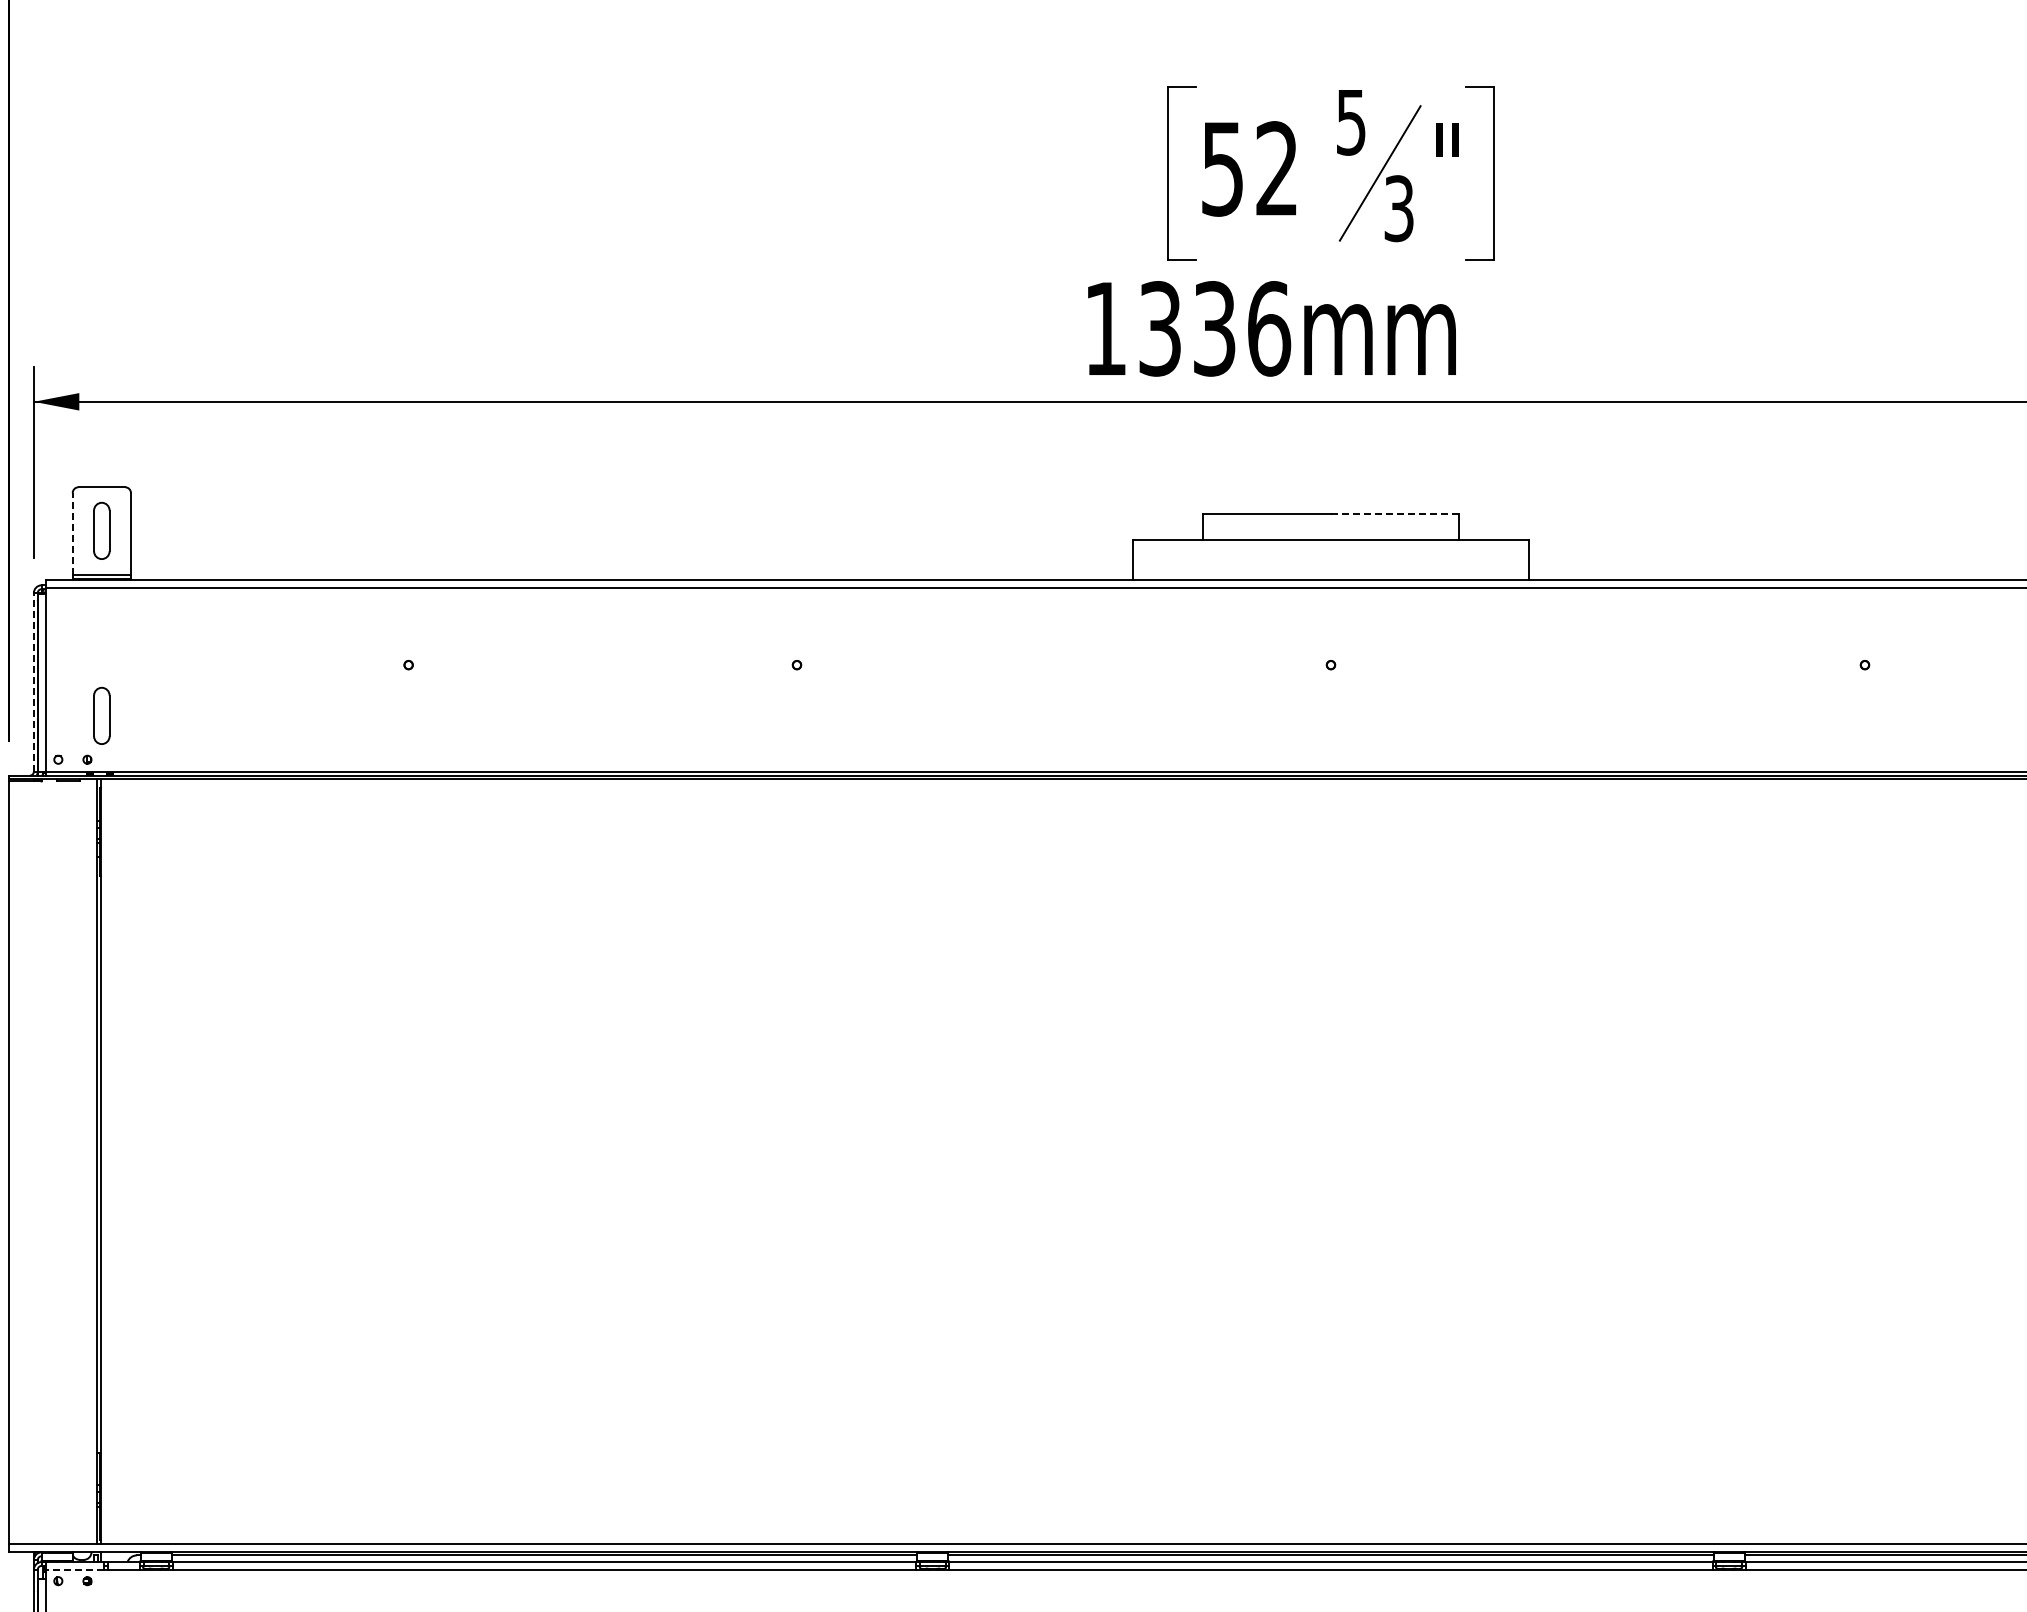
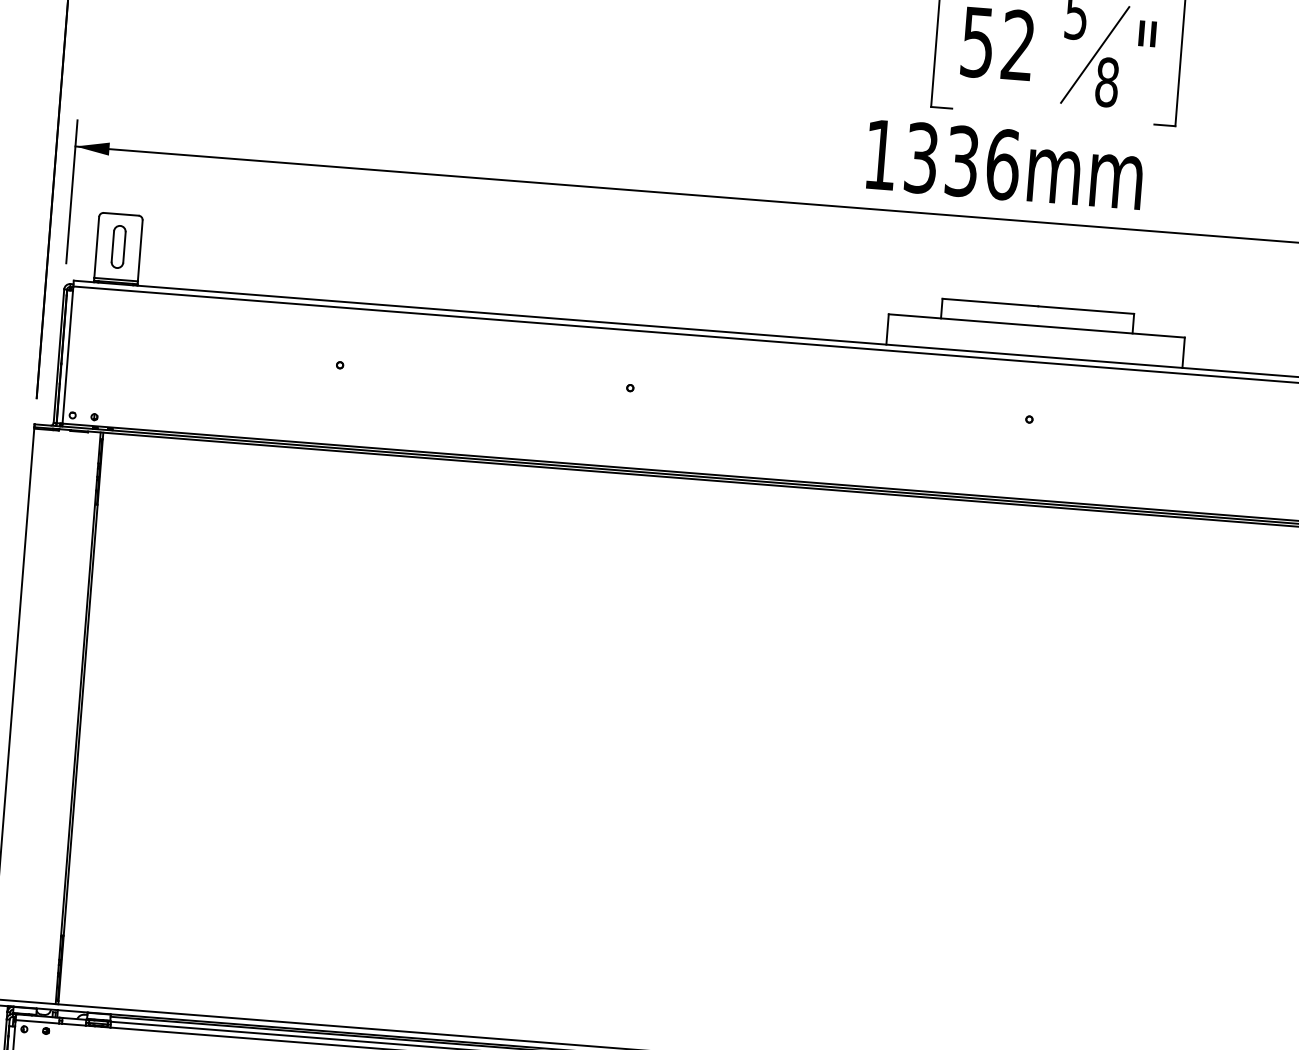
text: (1399, 208) -> (1107, 82), 3 -> 8
line: (1395, 513) -> (1086, 310), dashed -> solid
line: (72, 533) -> (96, 247), dashed -> solid
line: (33, 681) -> (58, 355), dashed -> solid
part: (101, 715) -> (107, 384), removed
line: (74, 1569) -> (37, 1021), dashed -> solid

